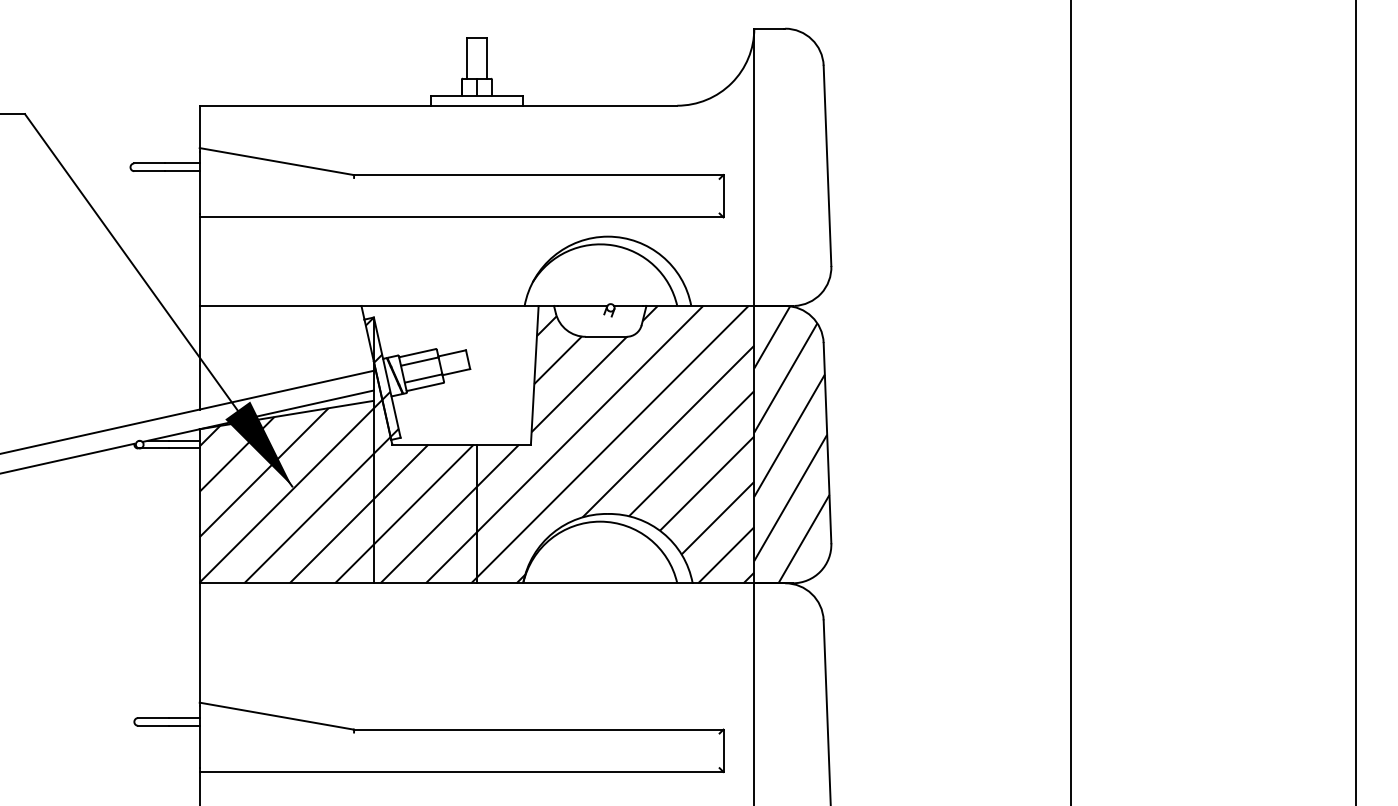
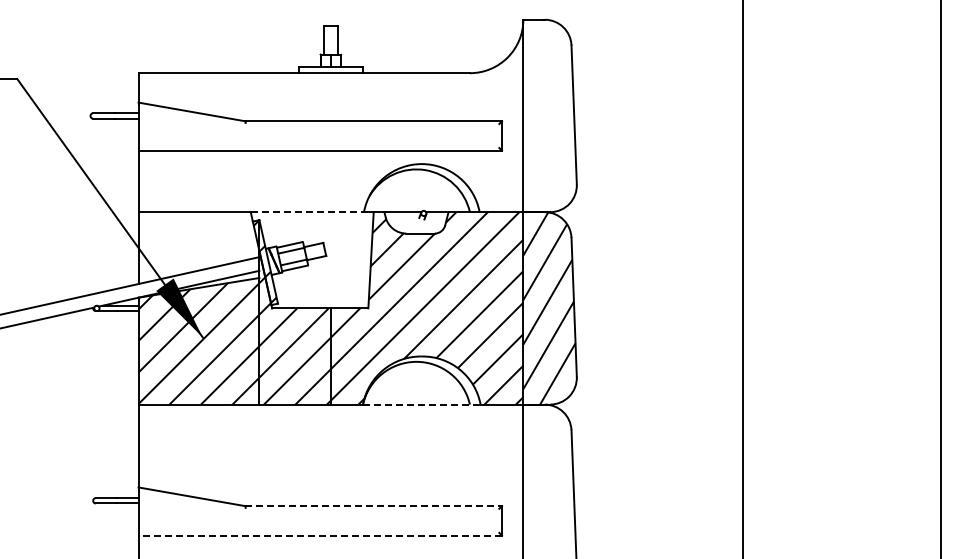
line: (443, 306) -> (307, 212), solid -> dashed
line: (607, 583) -> (421, 404), solid -> dashed
line: (539, 730) -> (374, 506), solid -> dashed
line: (461, 771) -> (320, 535), solid -> dashed

